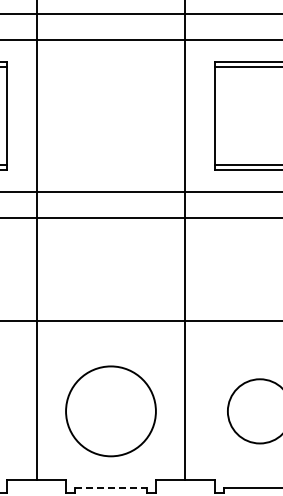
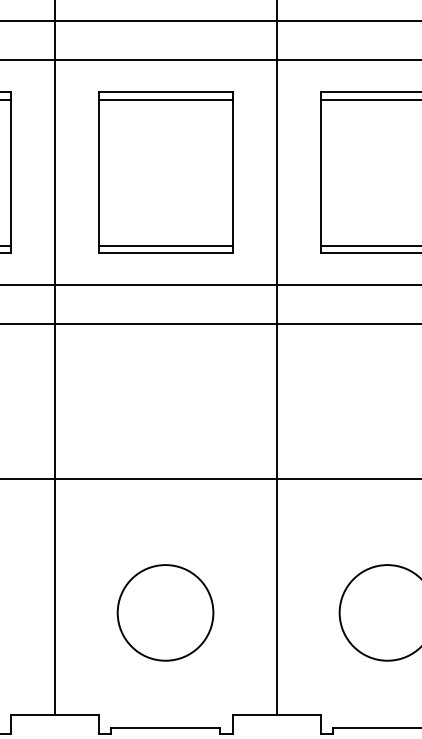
part: (110, 115) -> (164, 172), added
circle: (110, 411) -> (164, 613), size x0.71
line: (111, 488) -> (166, 727), dashed -> solid

